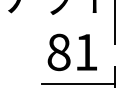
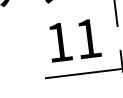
text: (58, 52) -> (58, 42), 81 -> 11

